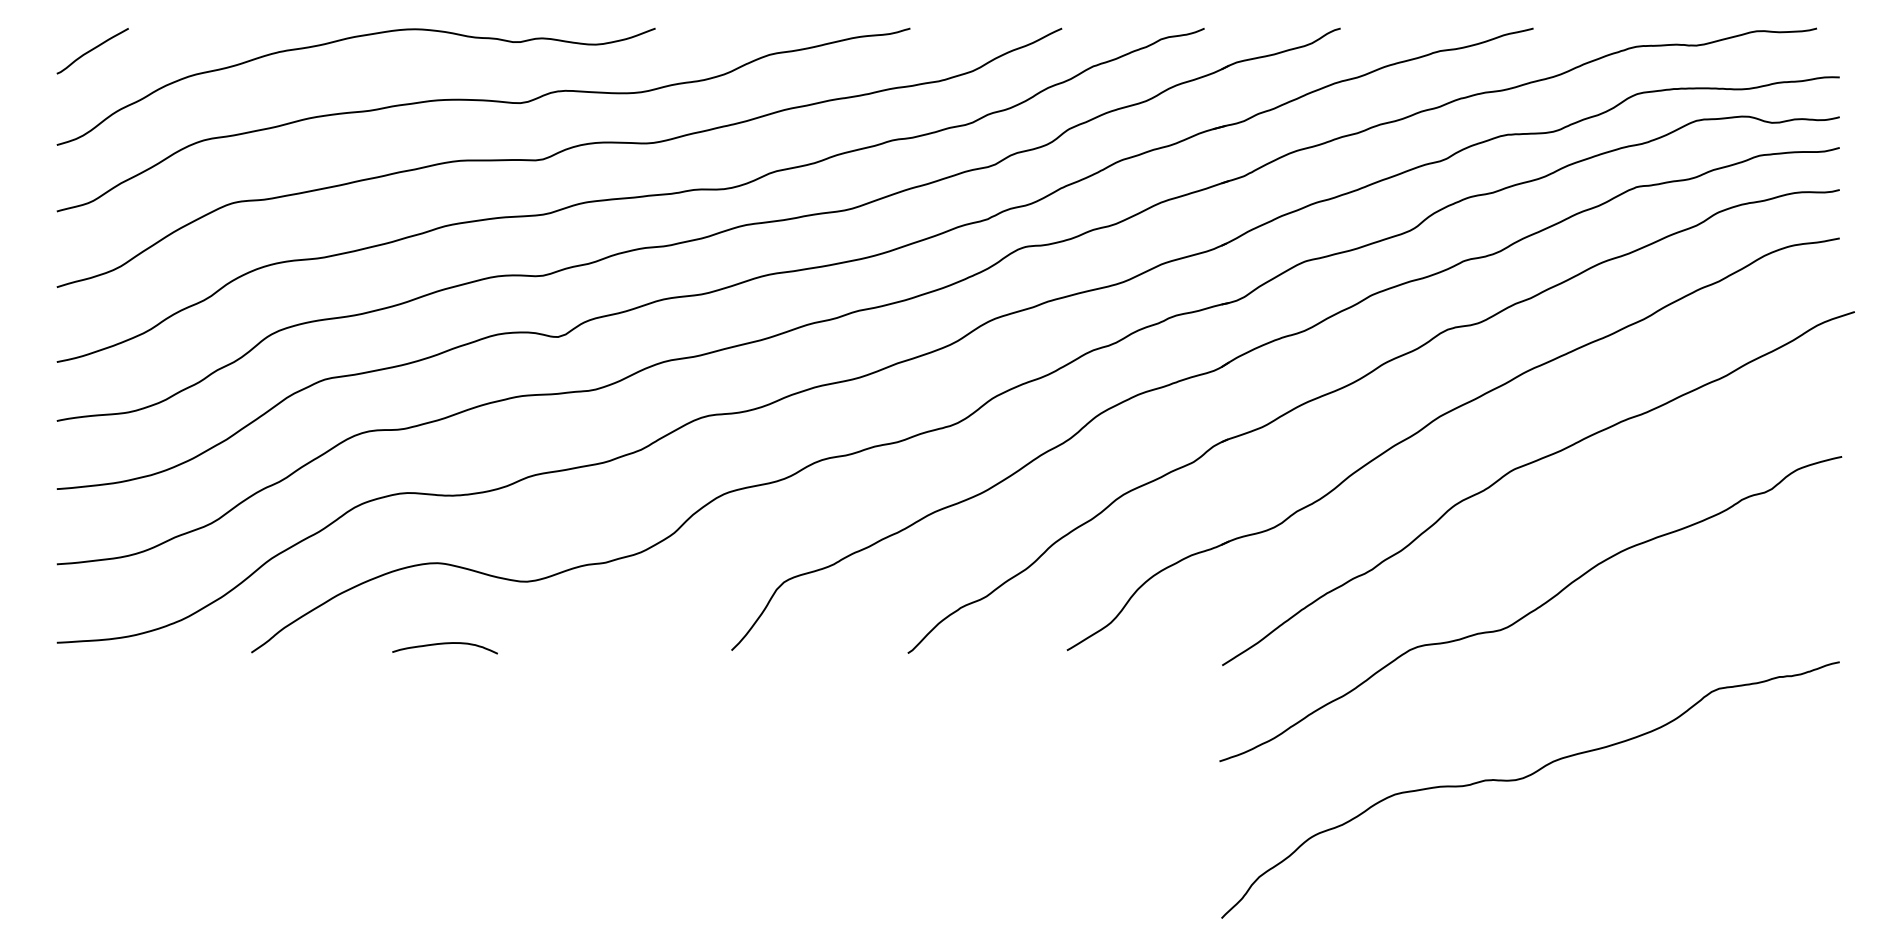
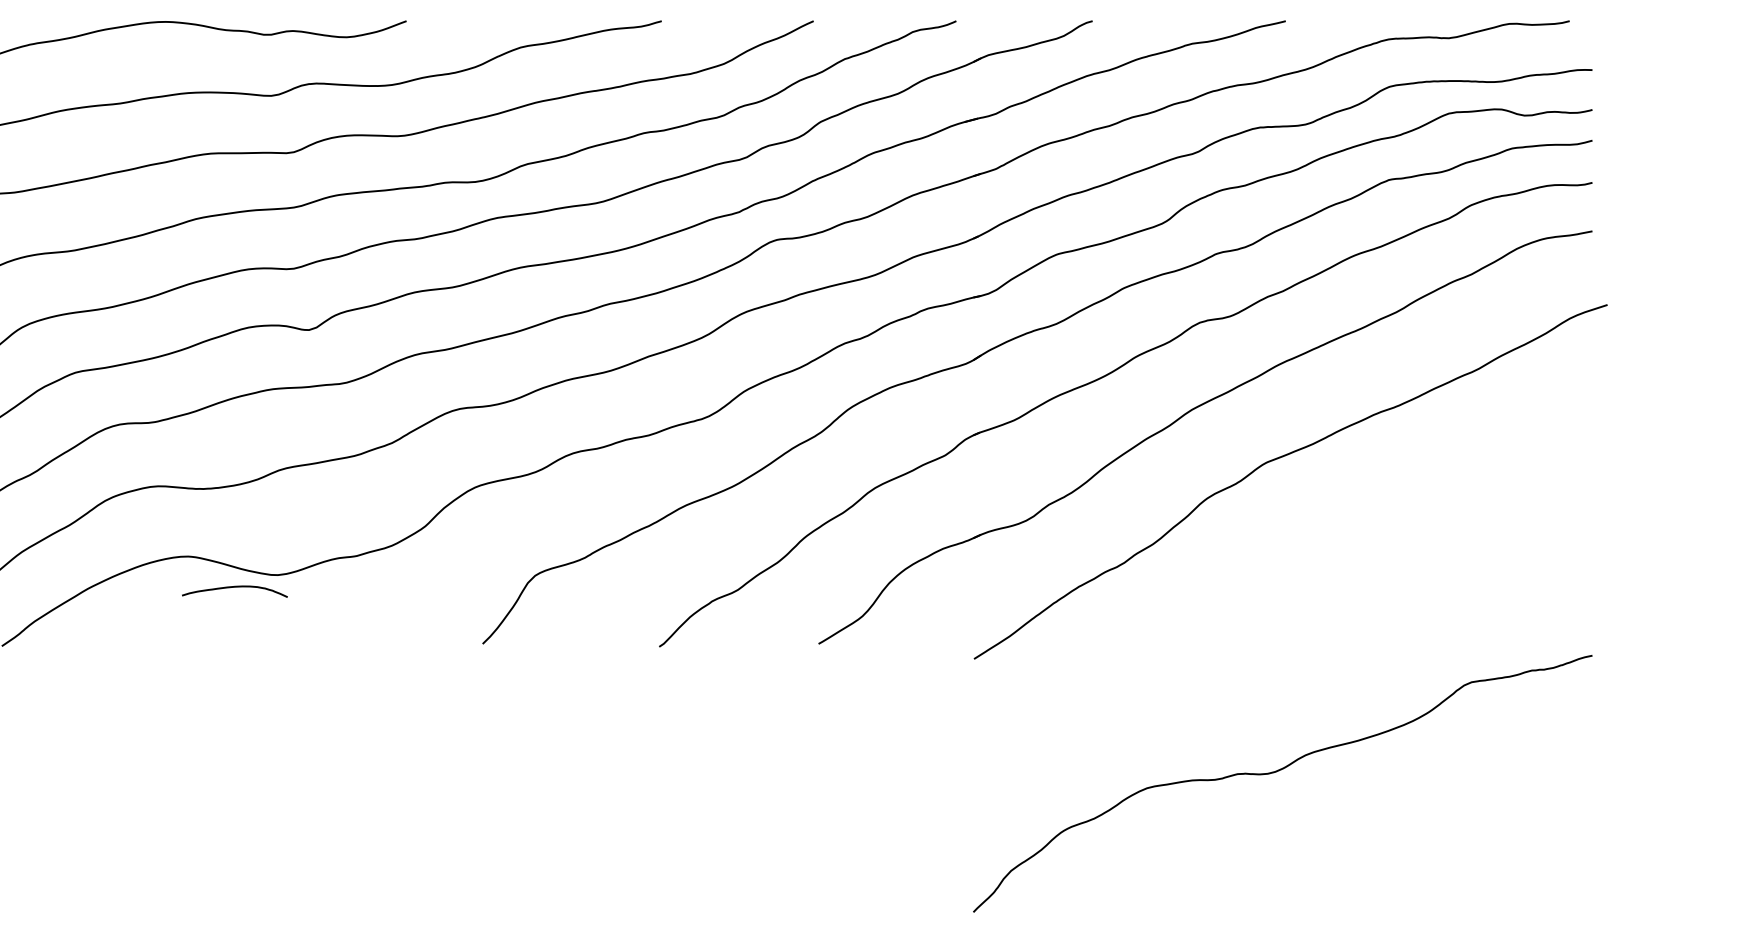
curve: (1530, 611) -> (1282, 604), removed
curve: (444, 644) -> (234, 587), moved

